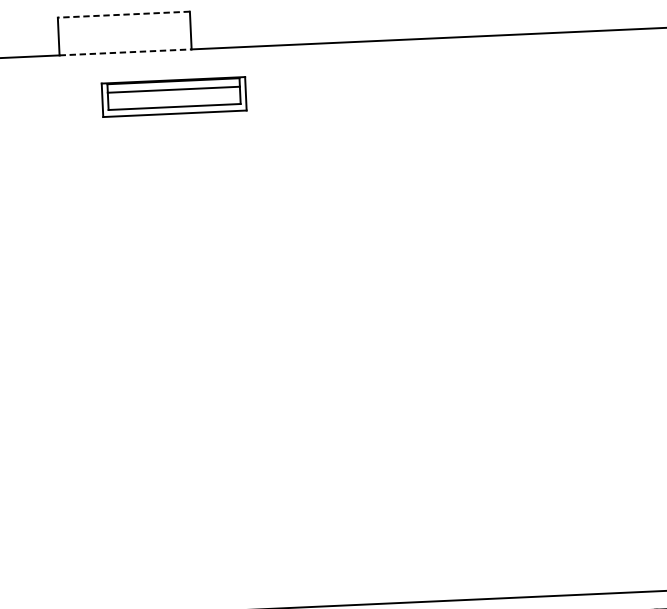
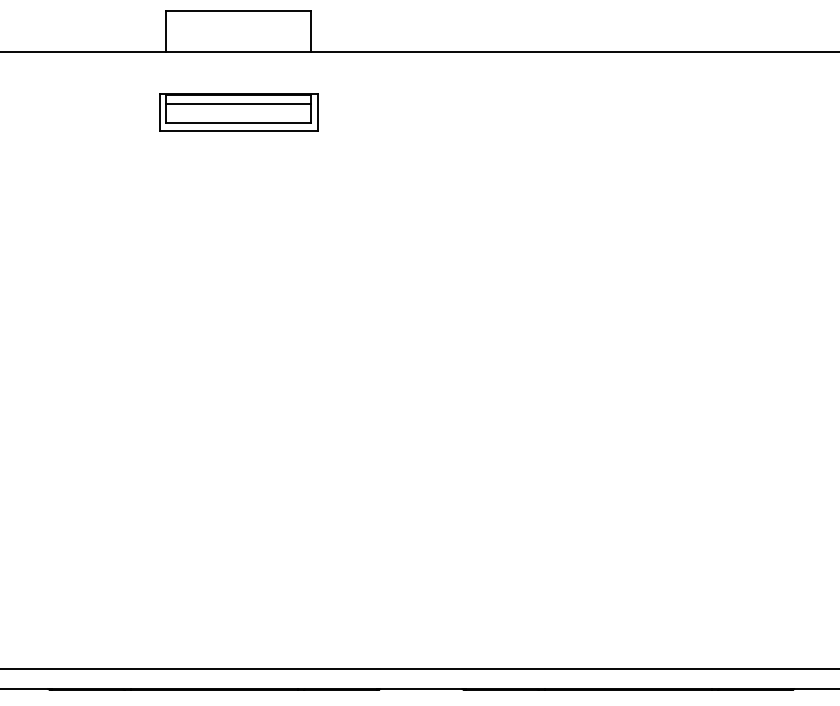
line: (123, 14) -> (238, 10), dashed -> solid
line: (126, 52) -> (239, 52), dashed -> solid
part: (173, 97) -> (238, 112), moved

